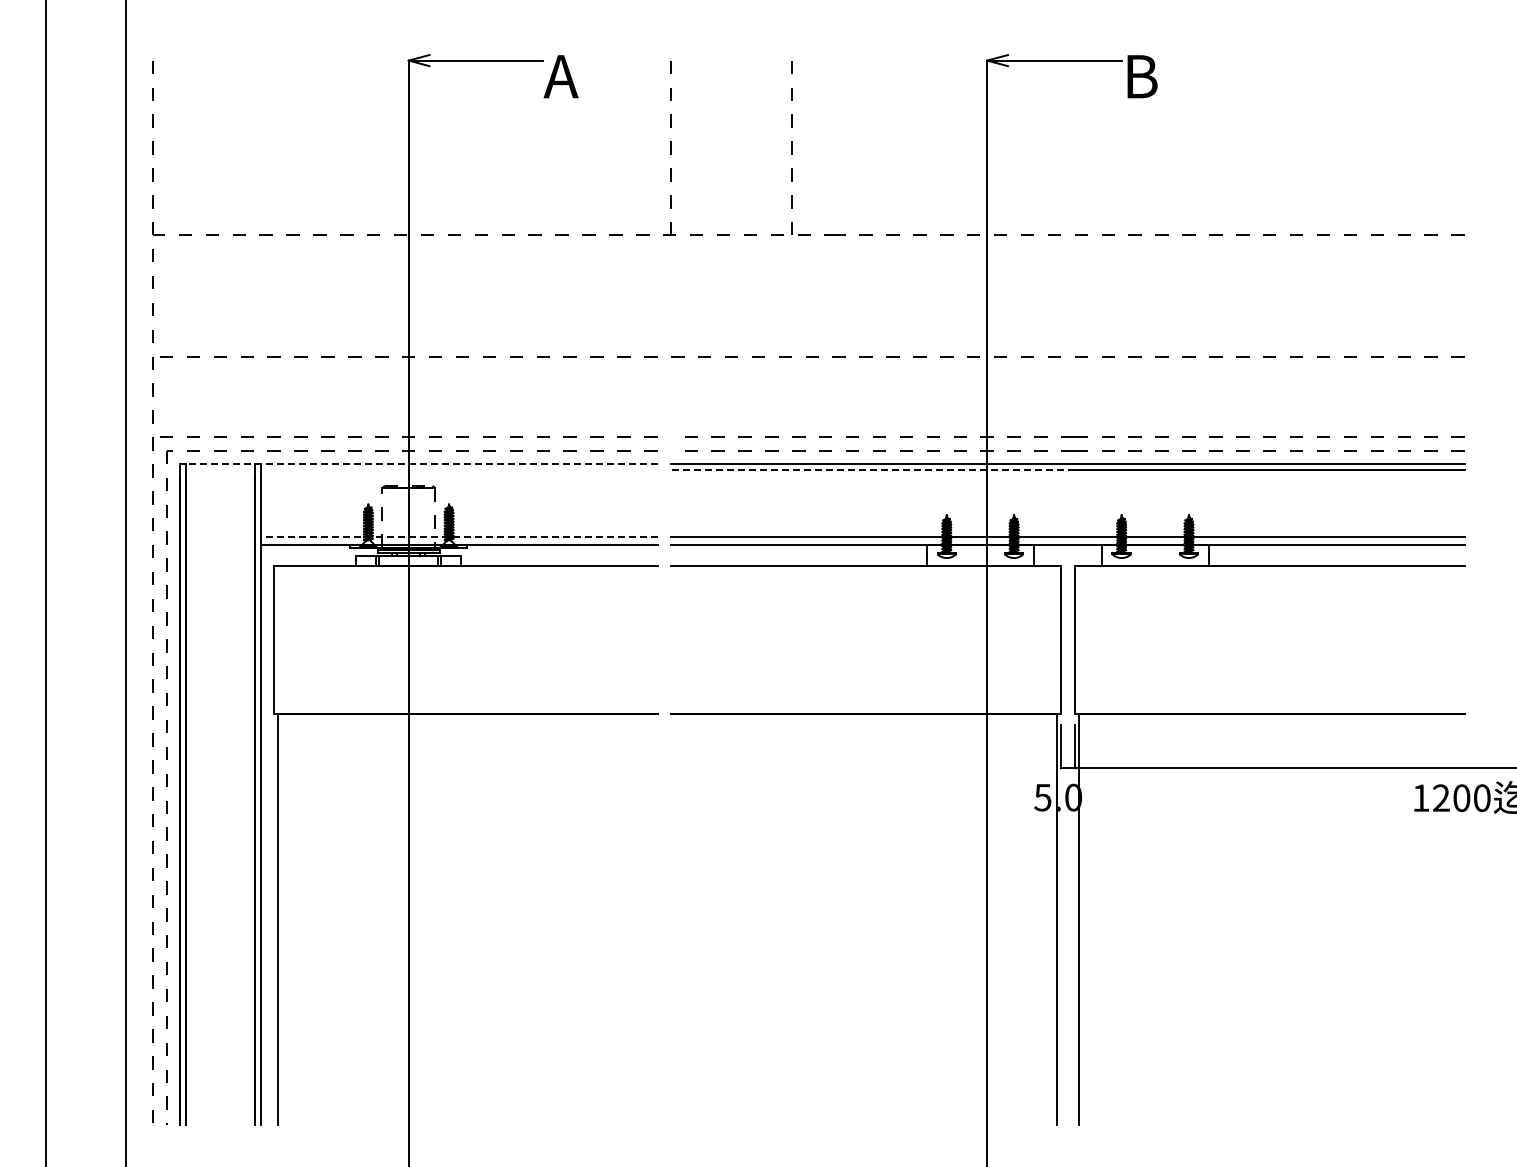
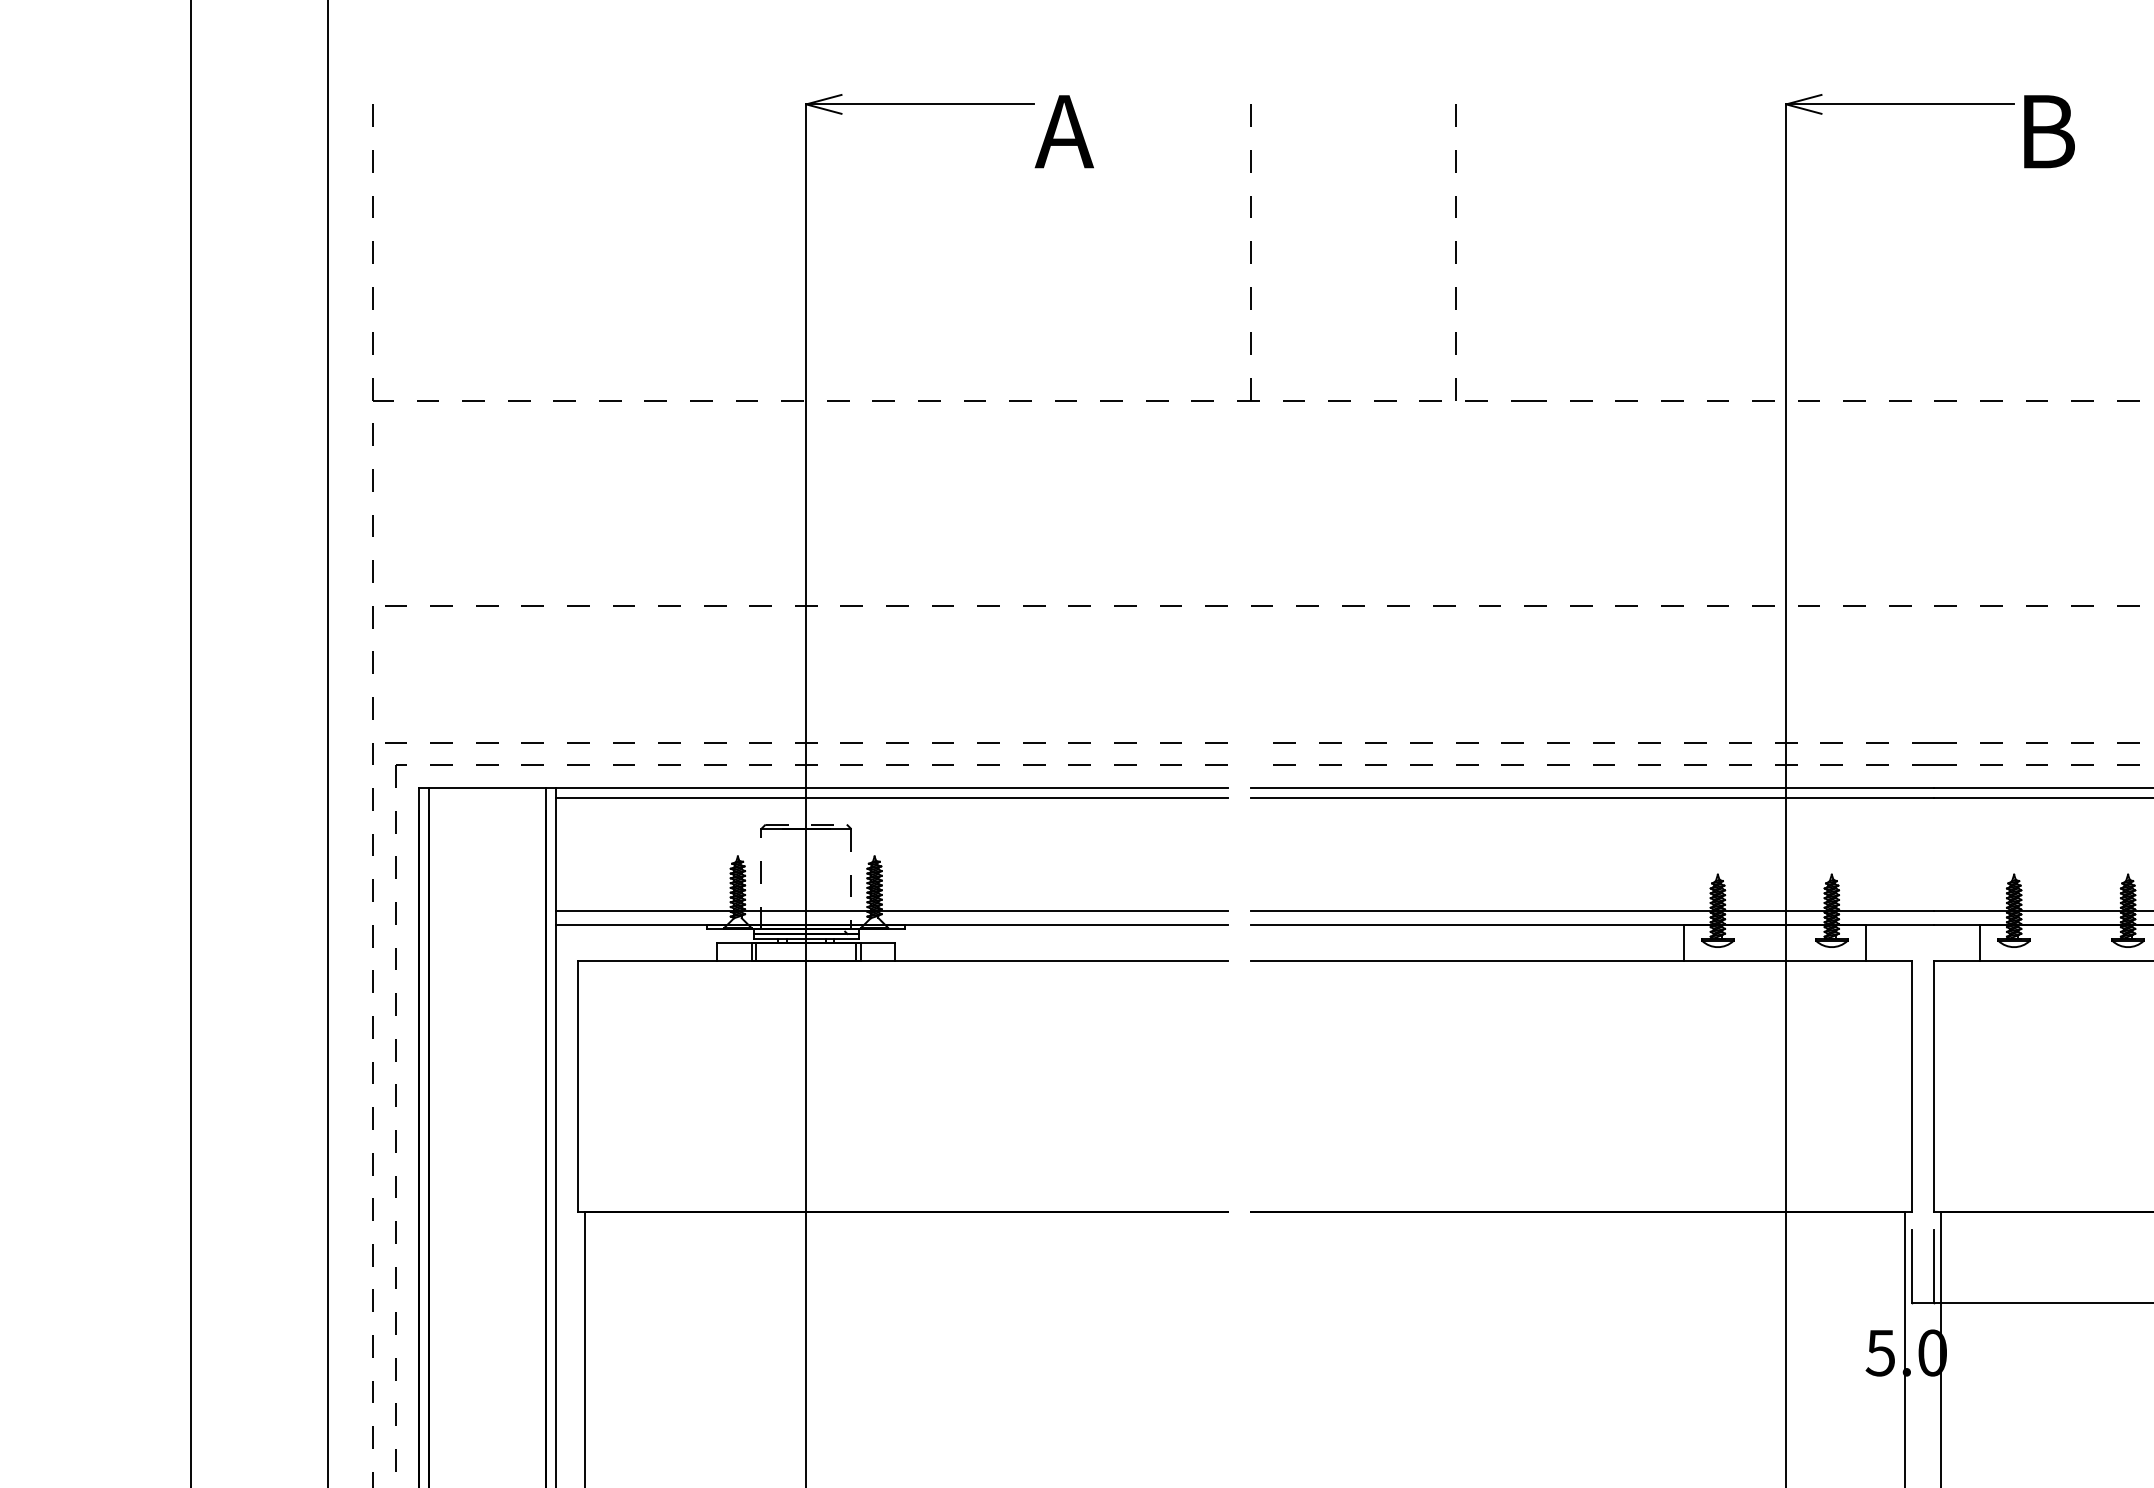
line: (418, 464) -> (822, 788), dashed -> solid
line: (458, 469) -> (890, 797), added
line: (872, 469) -> (1591, 797), dashed -> solid
line: (458, 536) -> (890, 910), dashed -> solid

